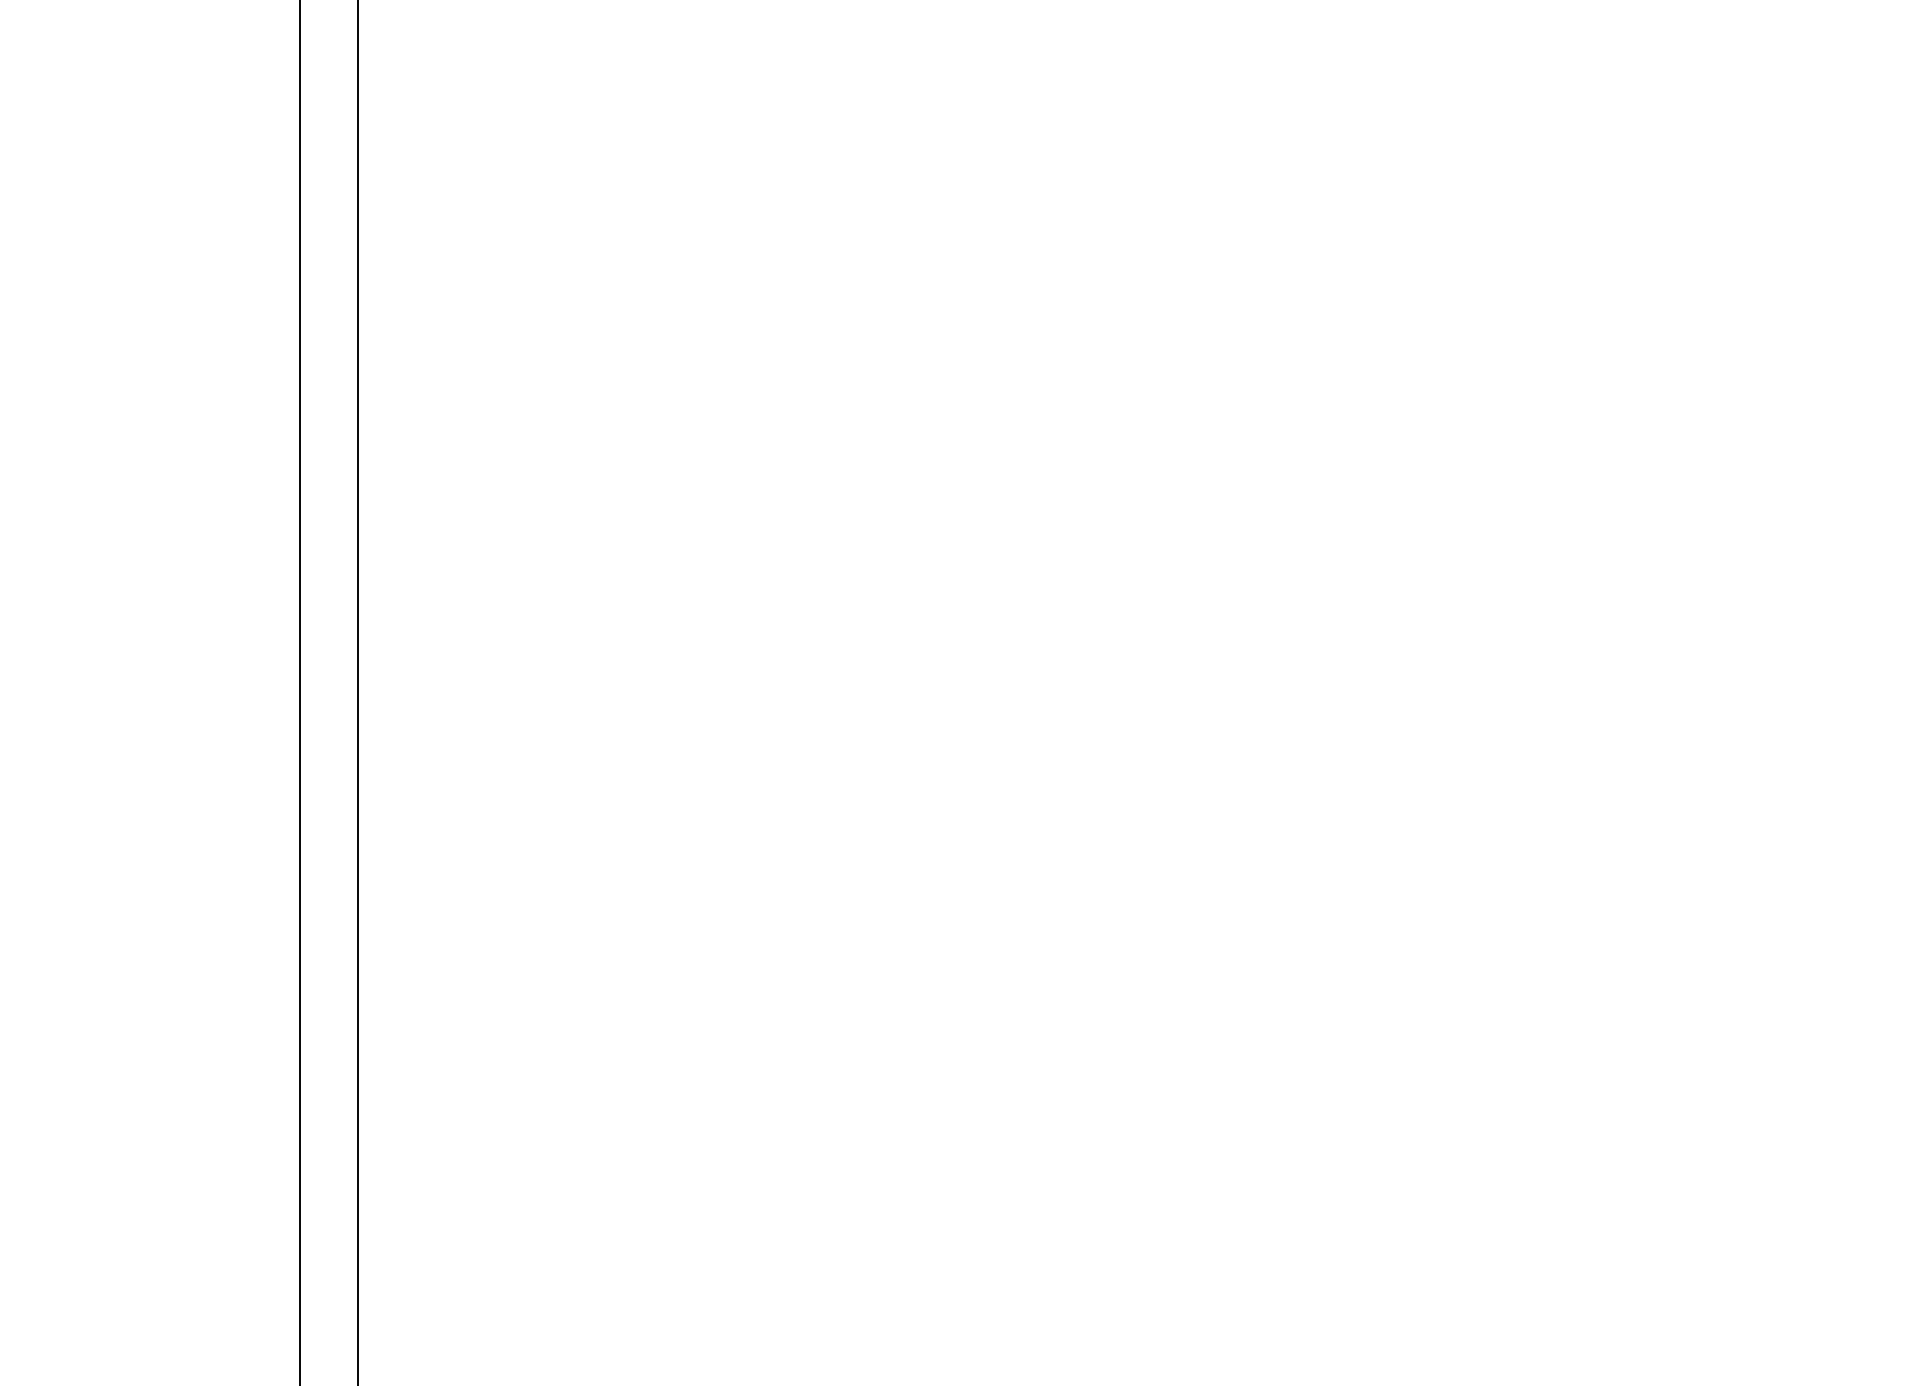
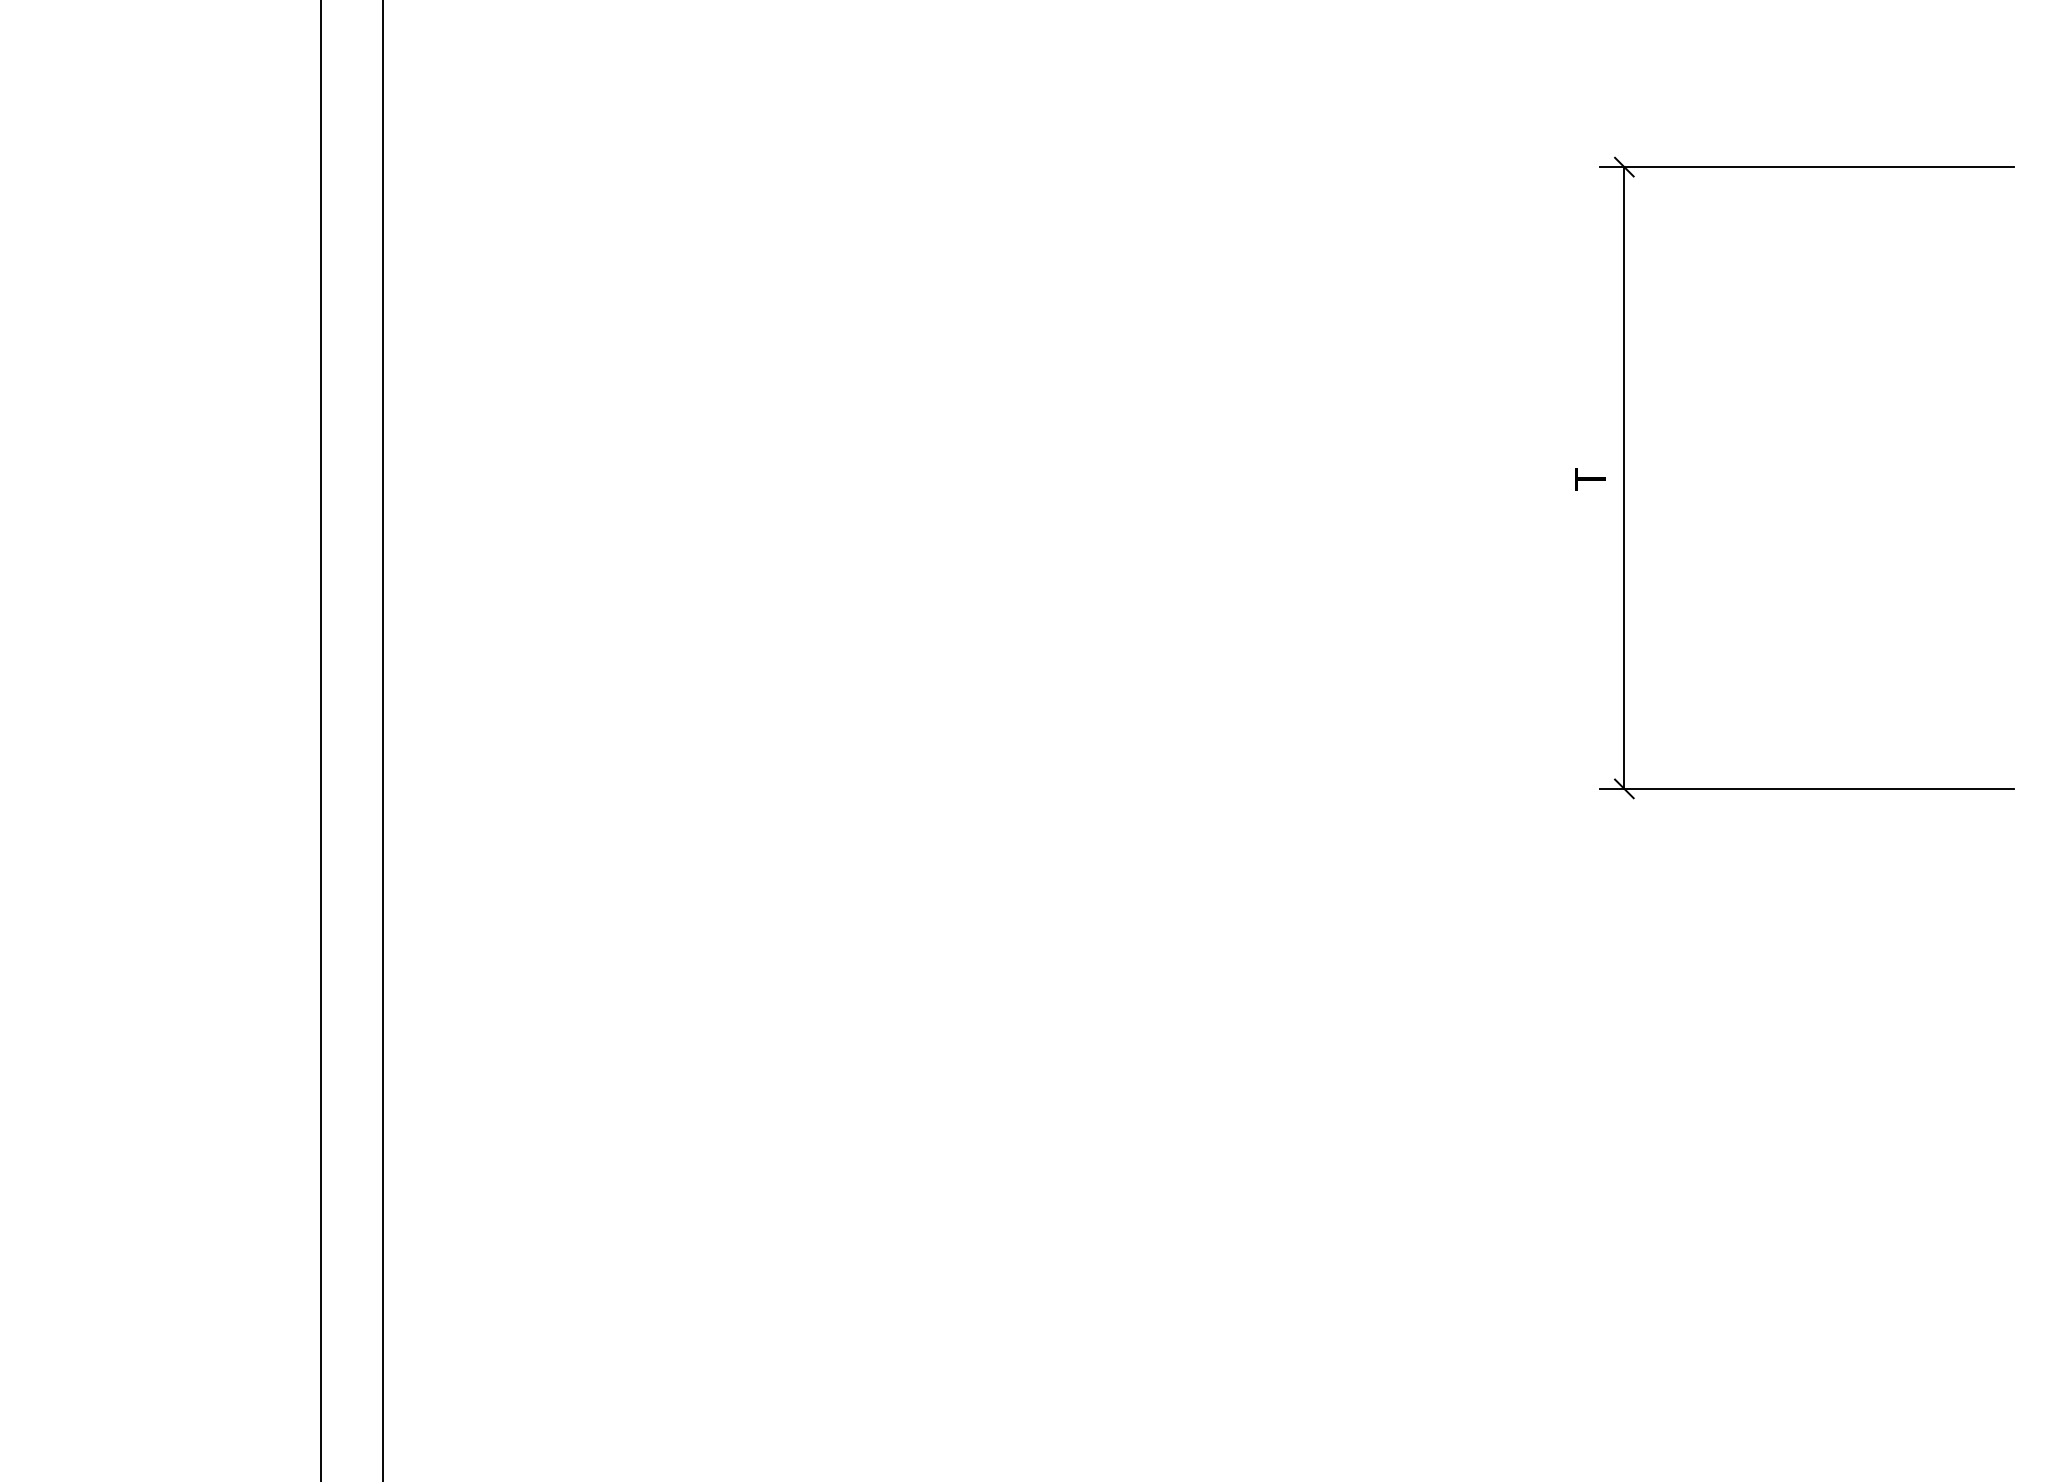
part: (1519, 446) -> (1624, 477), added

